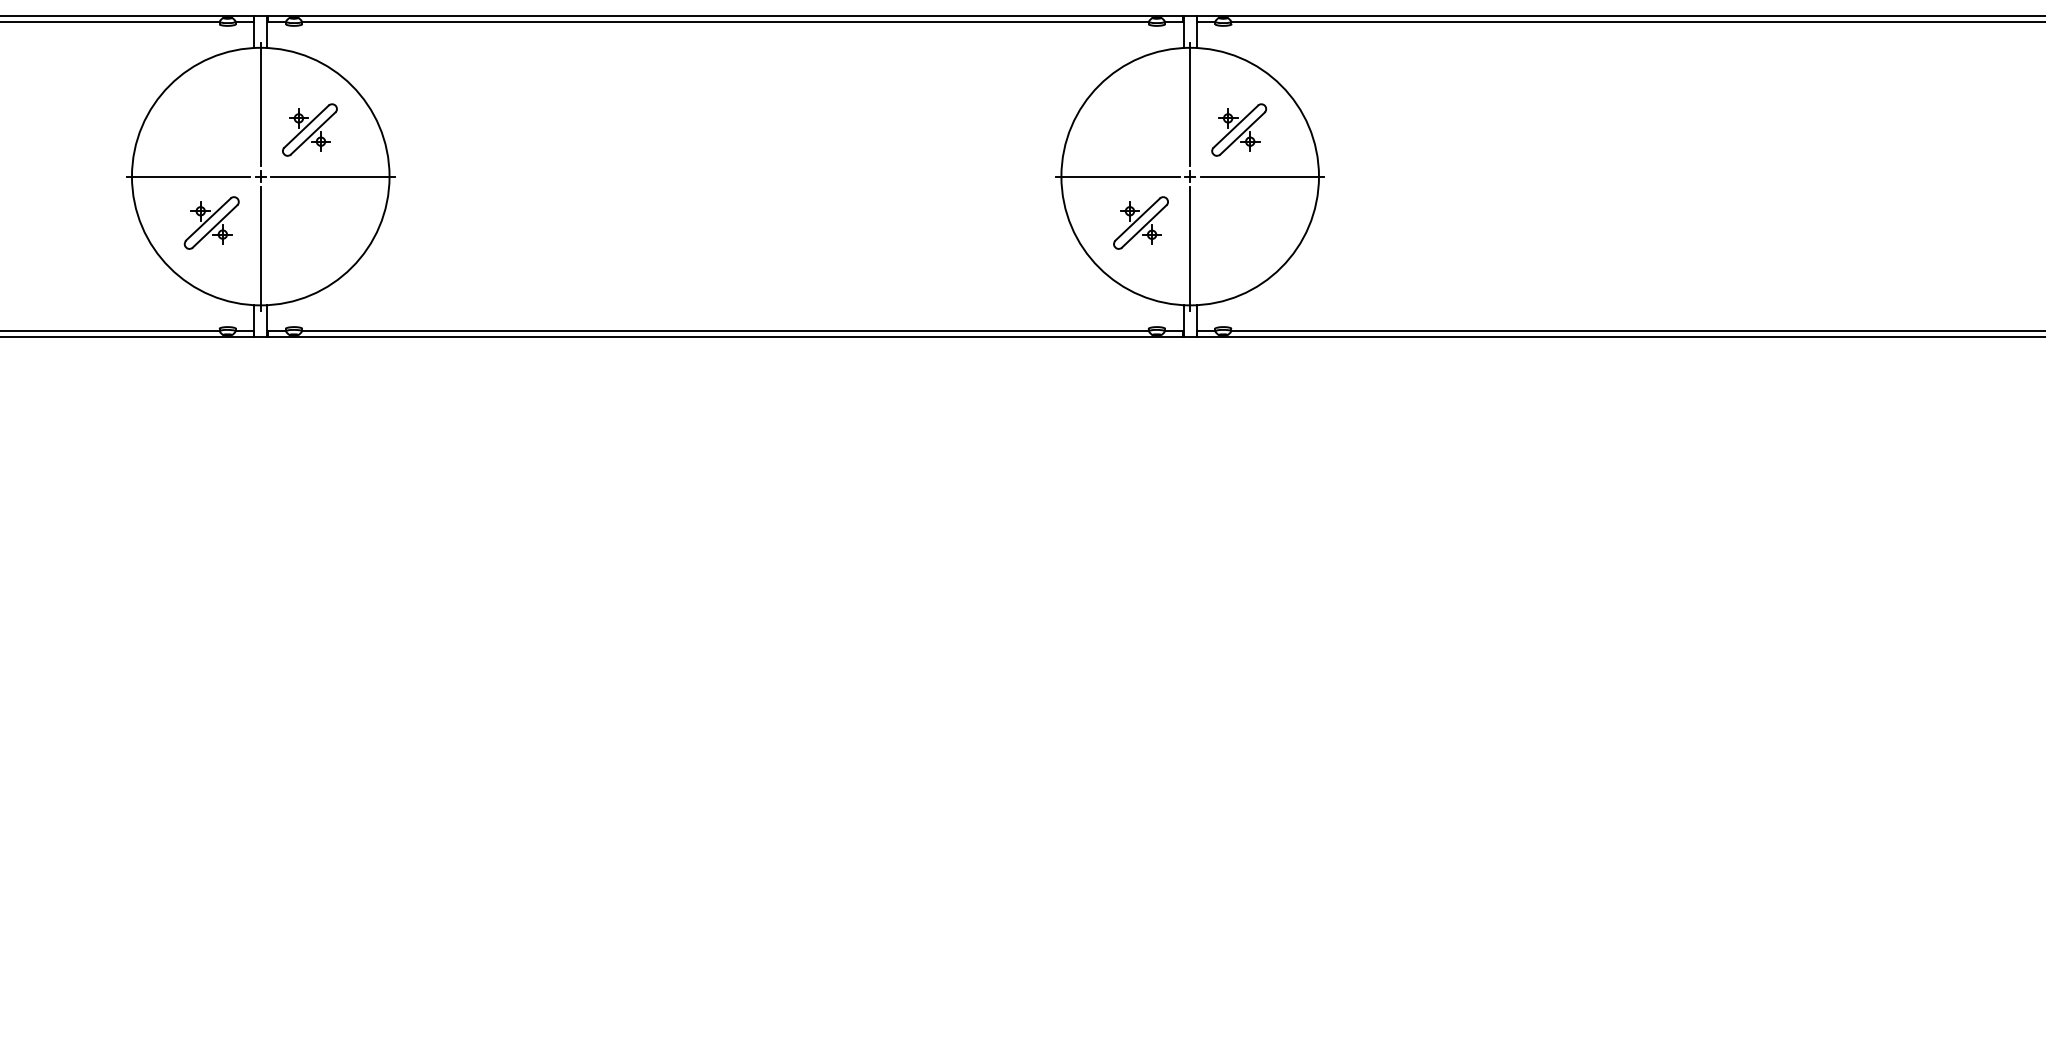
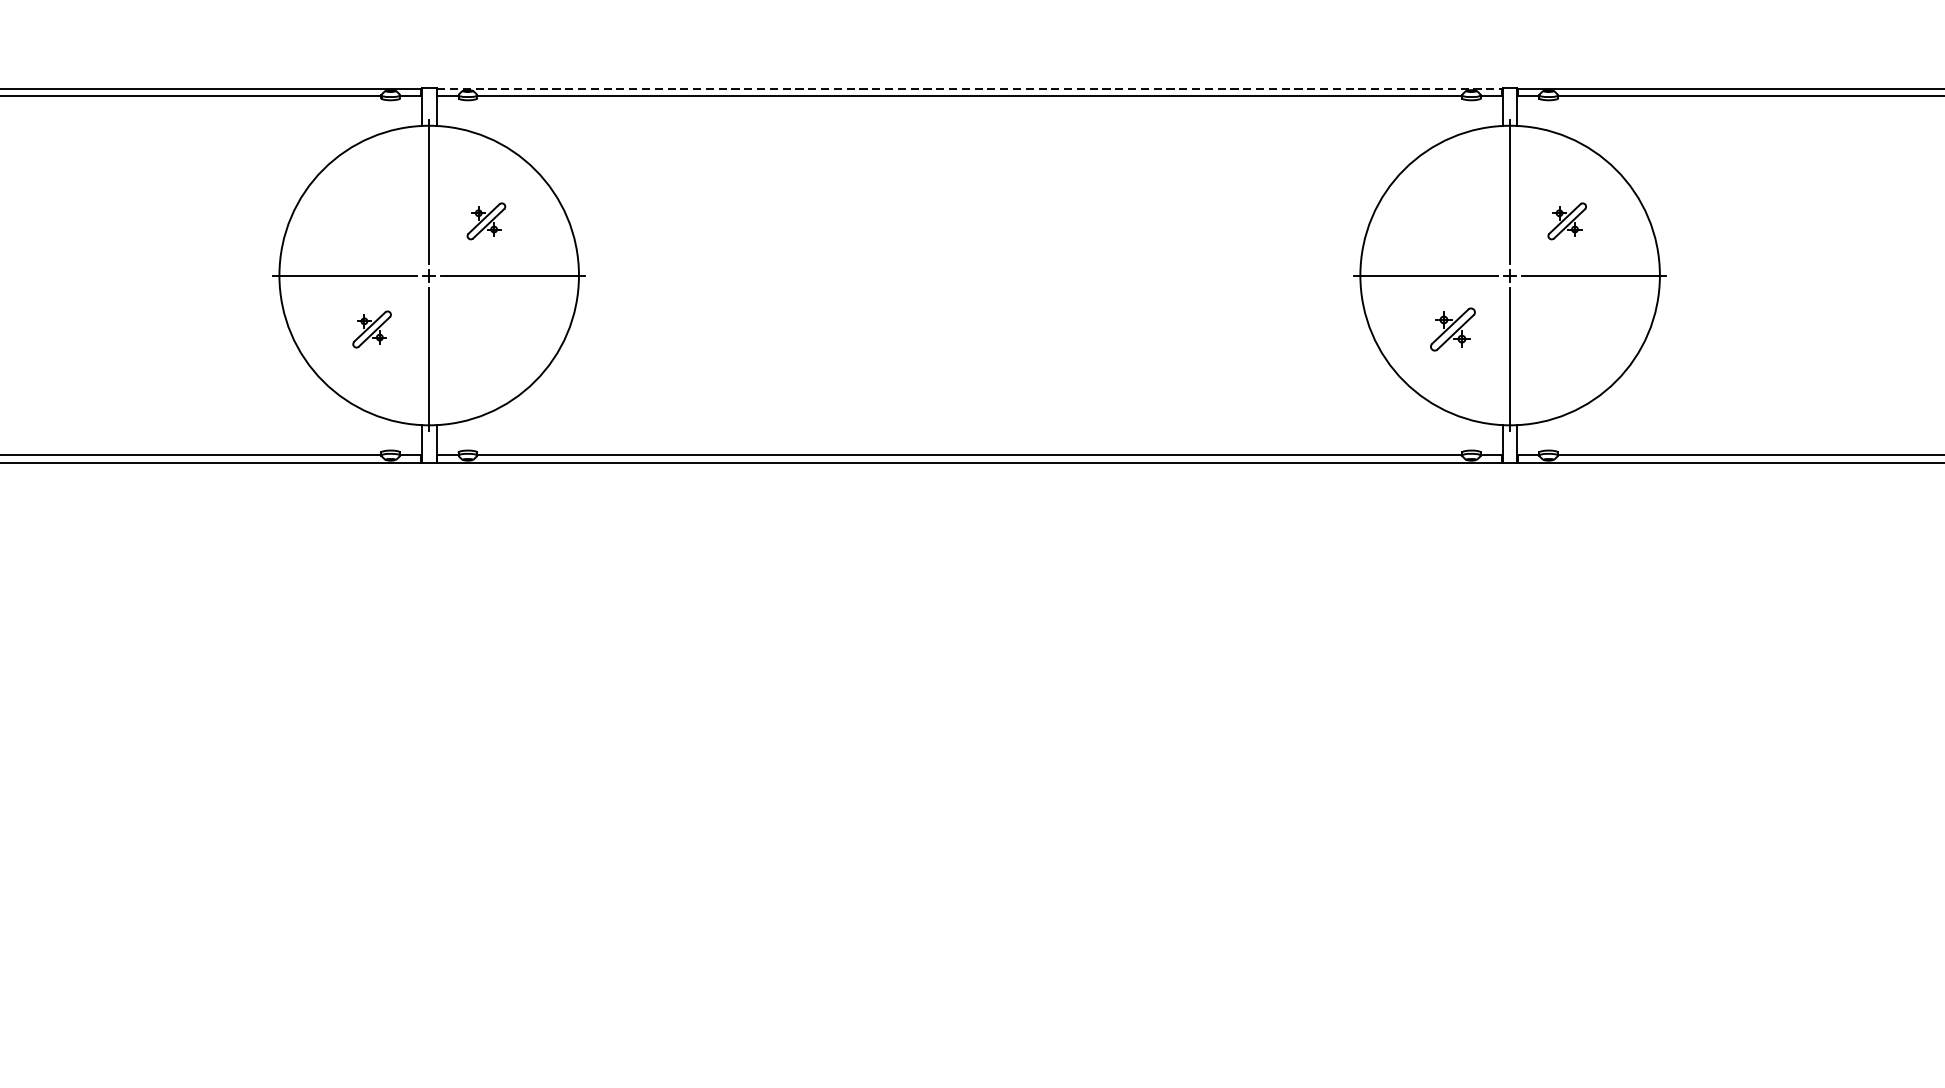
line: (725, 15) -> (969, 88), solid -> dashed
part: (309, 129) -> (485, 220), size x0.6
part: (1239, 129) -> (1567, 220), size x0.6
part: (211, 222) -> (371, 328), size x0.6
part: (1140, 222) -> (1452, 328), size x0.7

